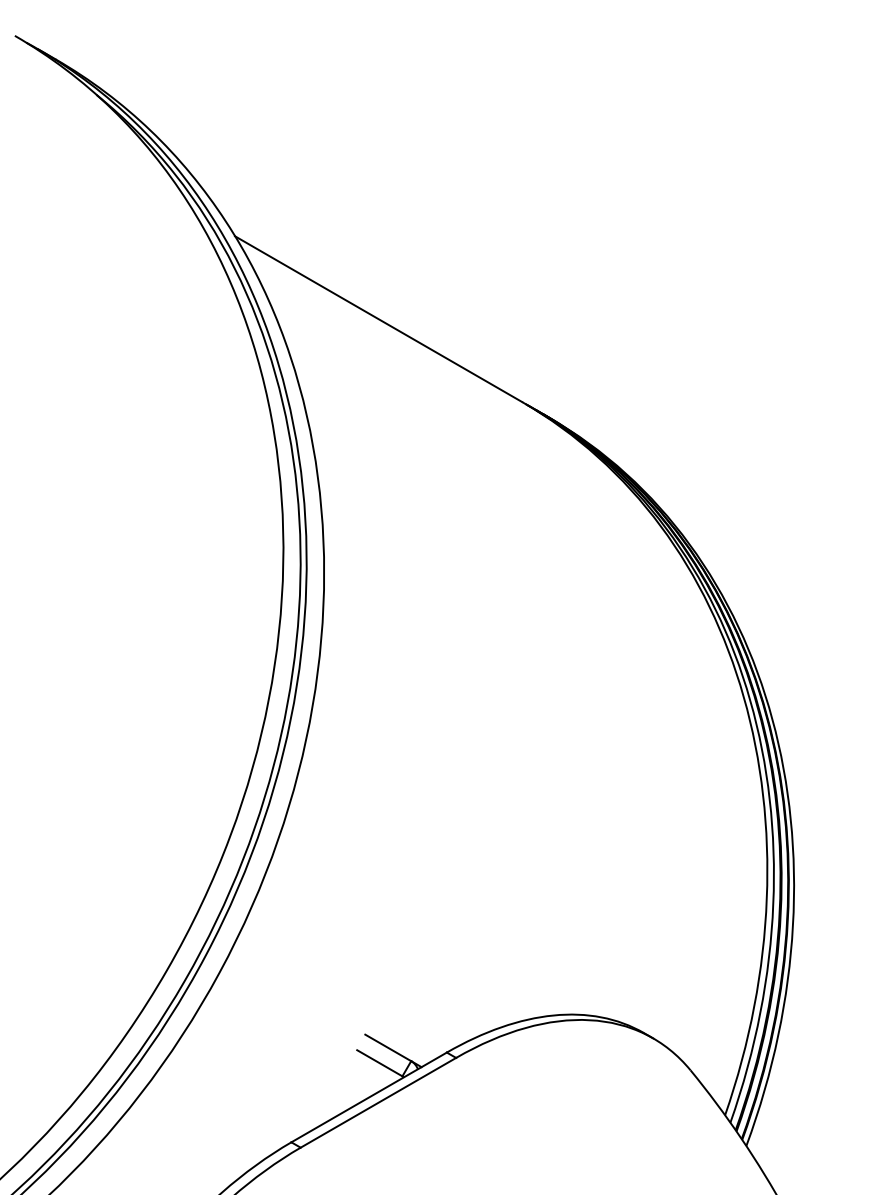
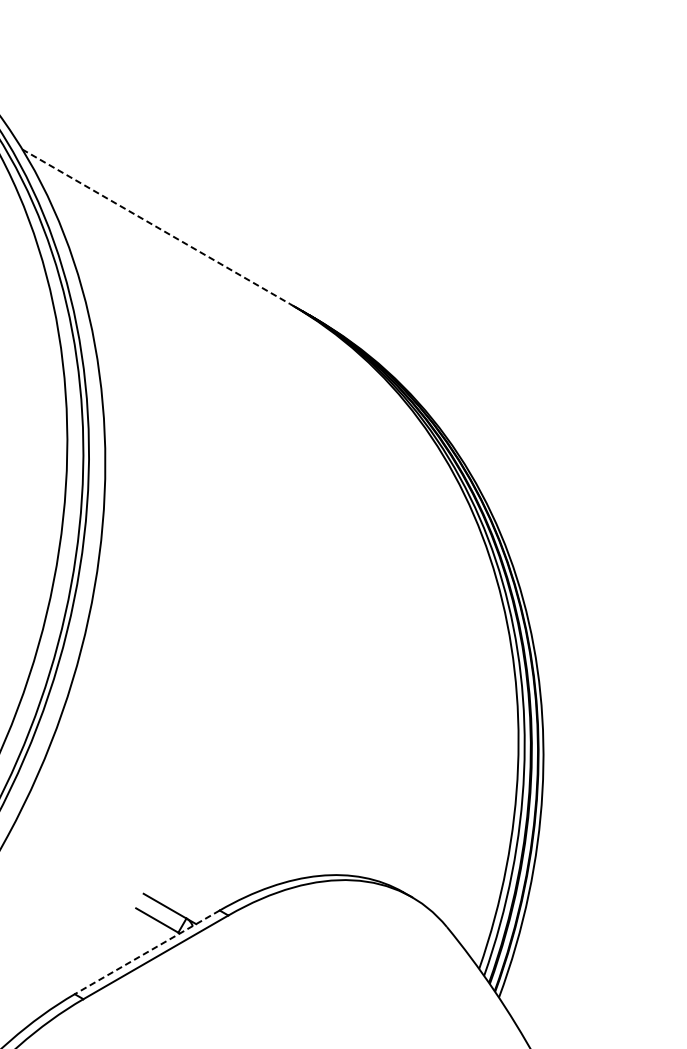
line: (378, 319) -> (155, 226), solid -> dashed
line: (369, 1097) -> (147, 952), solid -> dashed

